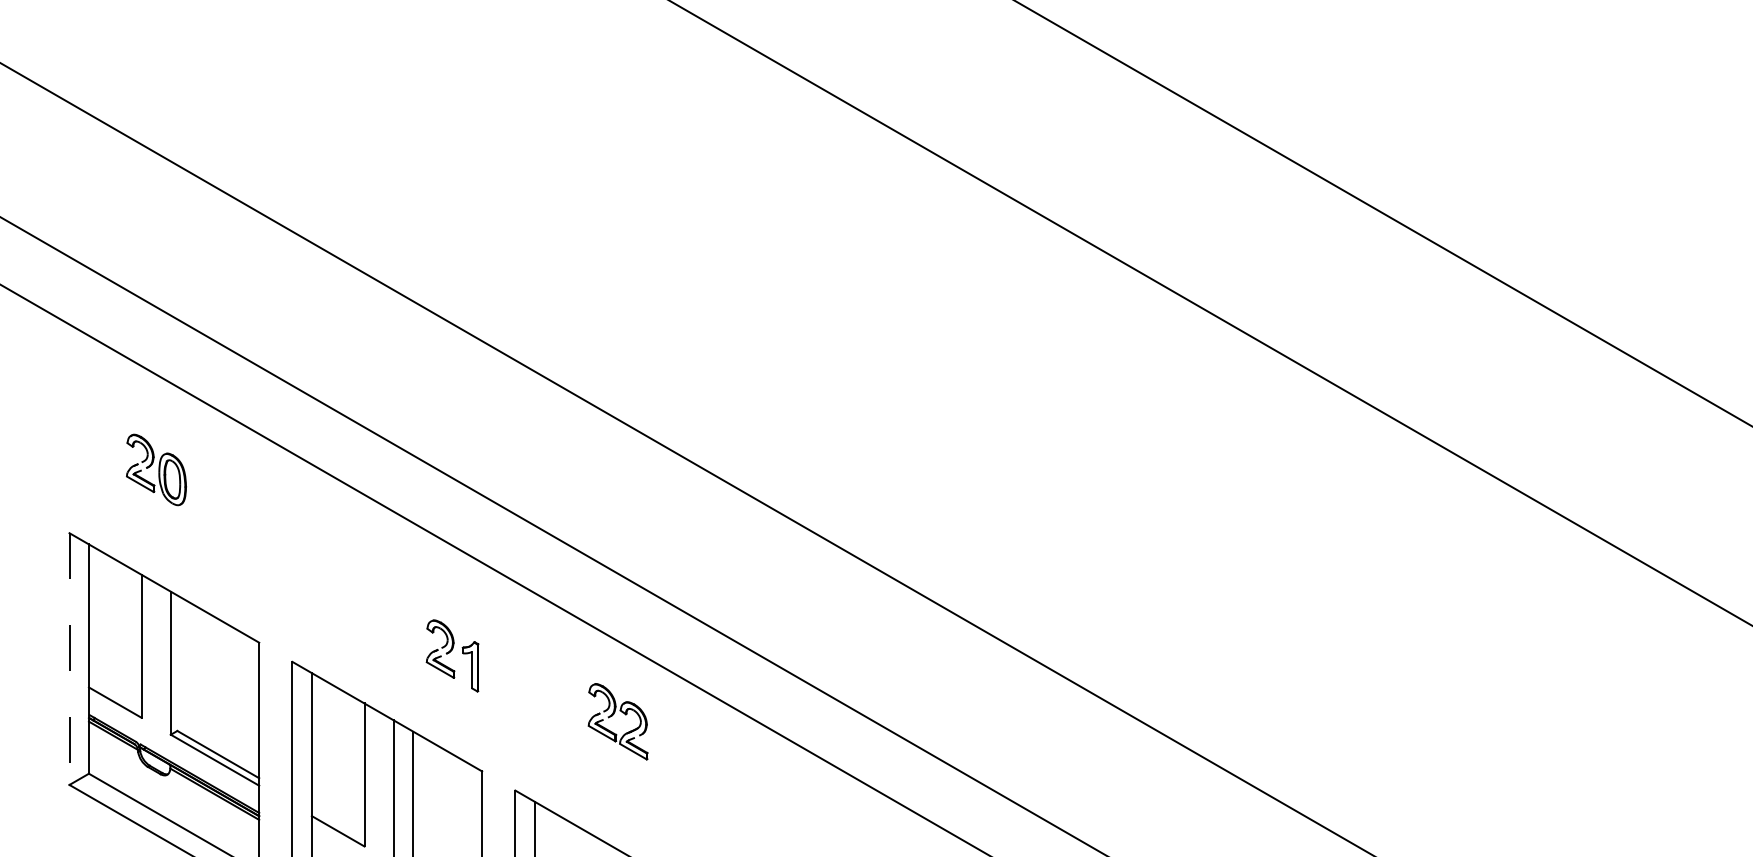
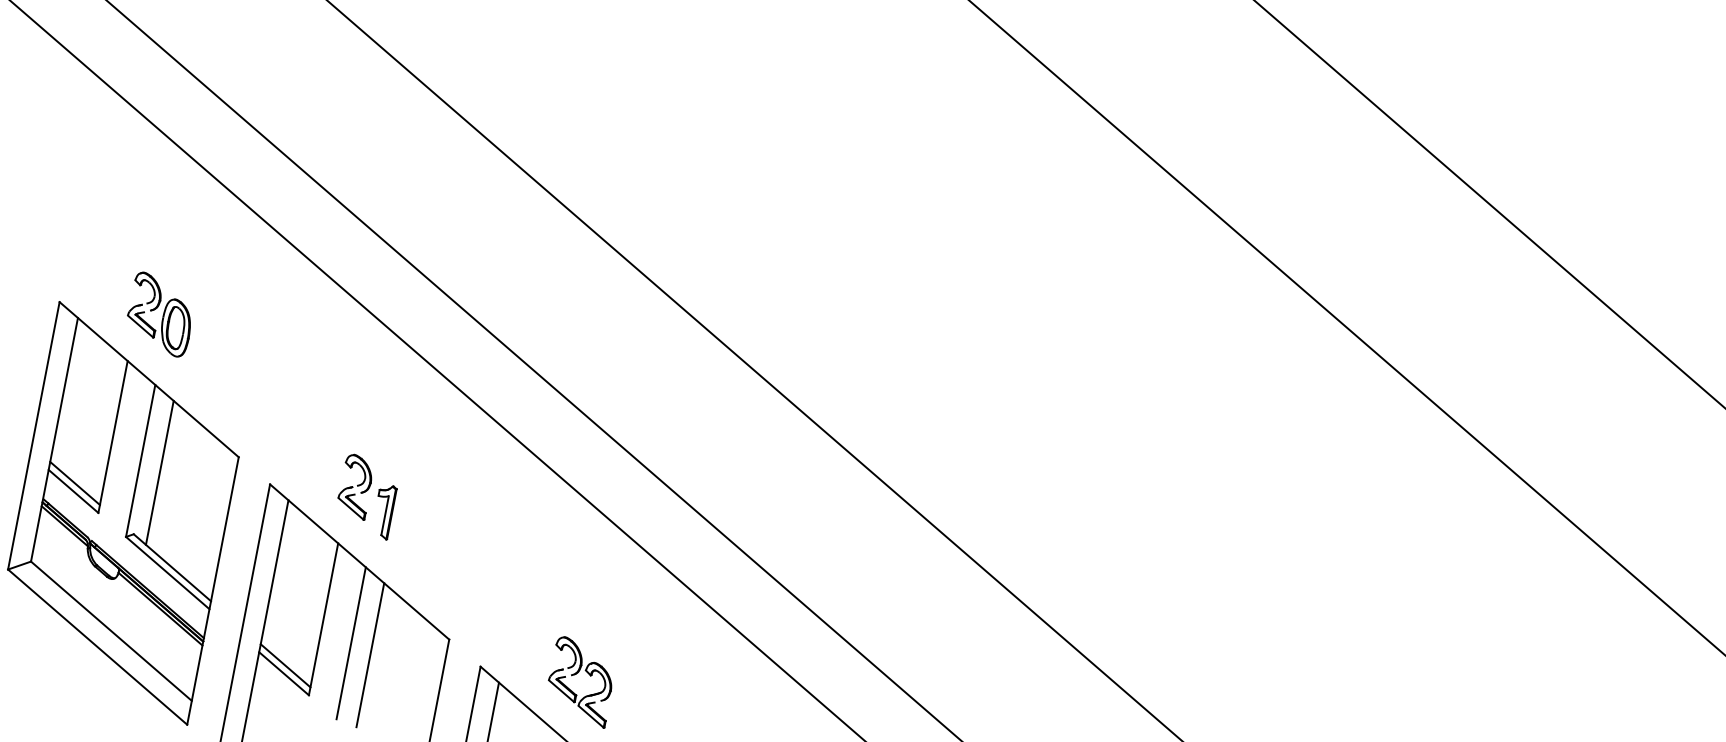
part: (156, 469) -> (160, 314), moved
part: (452, 655) -> (367, 496), moved
line: (69, 659) -> (33, 436), dashed -> solid
line: (190, 670) -> (160, 472), added
line: (114, 694) -> (74, 482), added
part: (612, 716) -> (576, 675), moved
line: (337, 823) -> (284, 665), added

